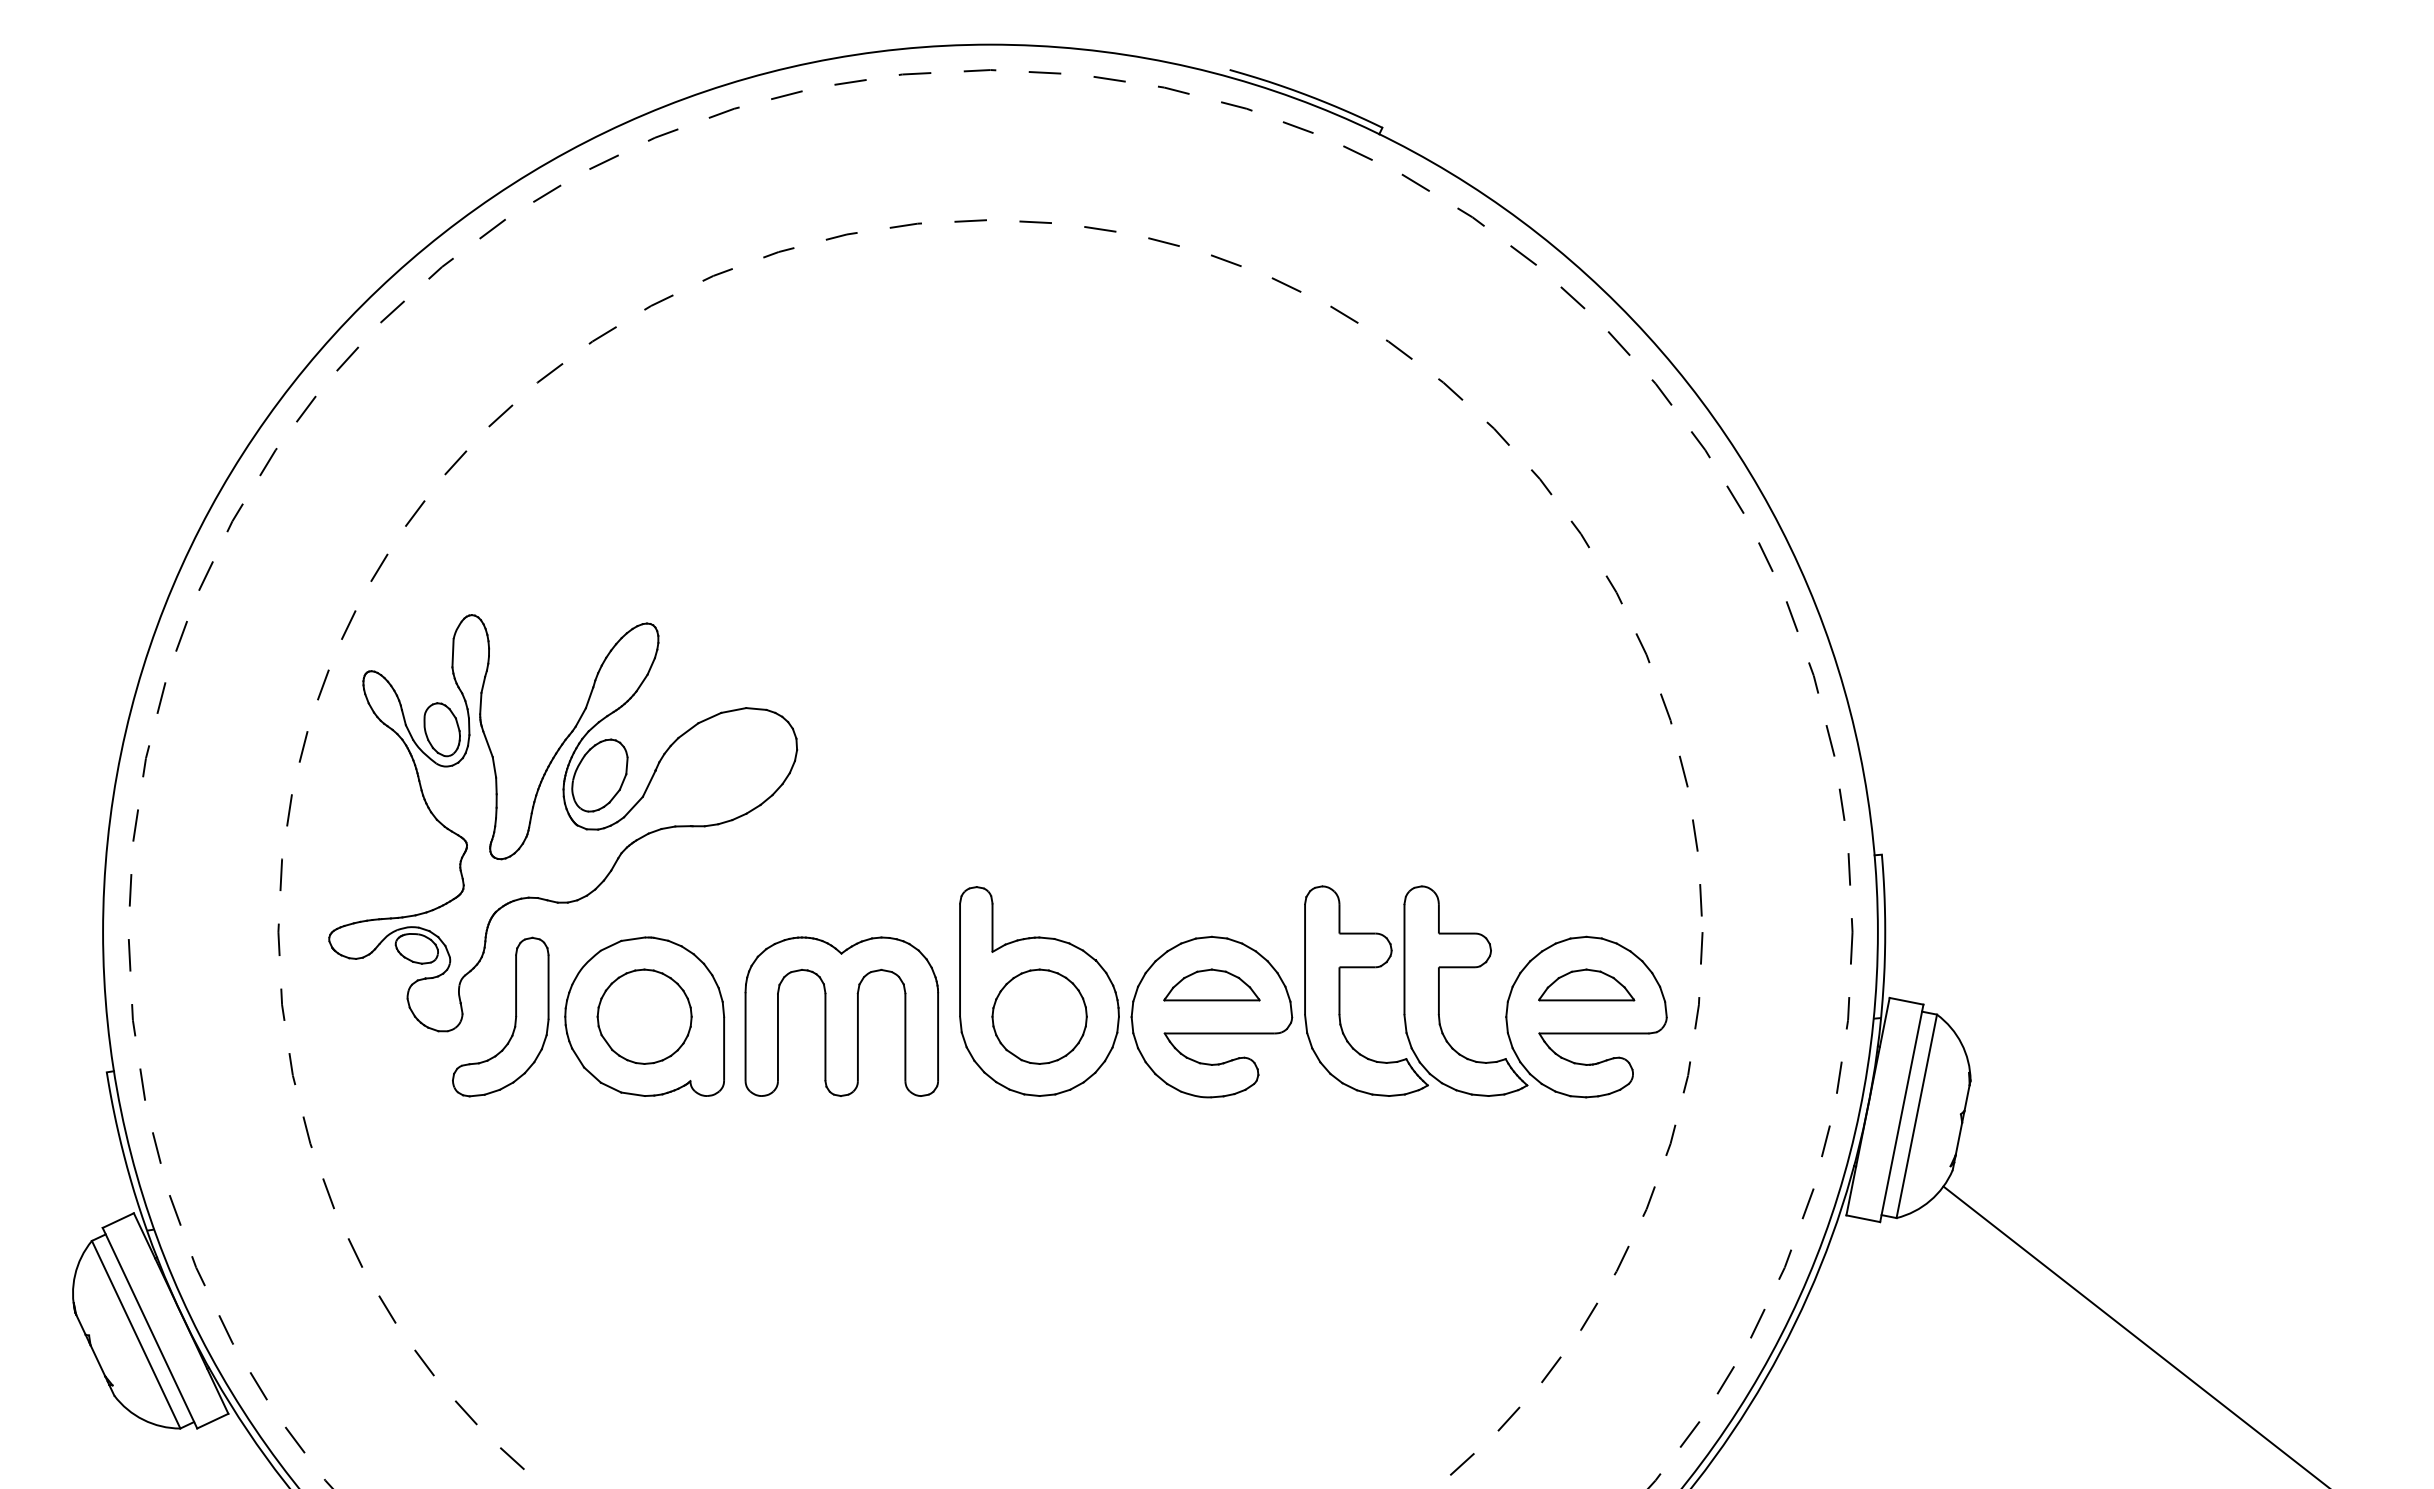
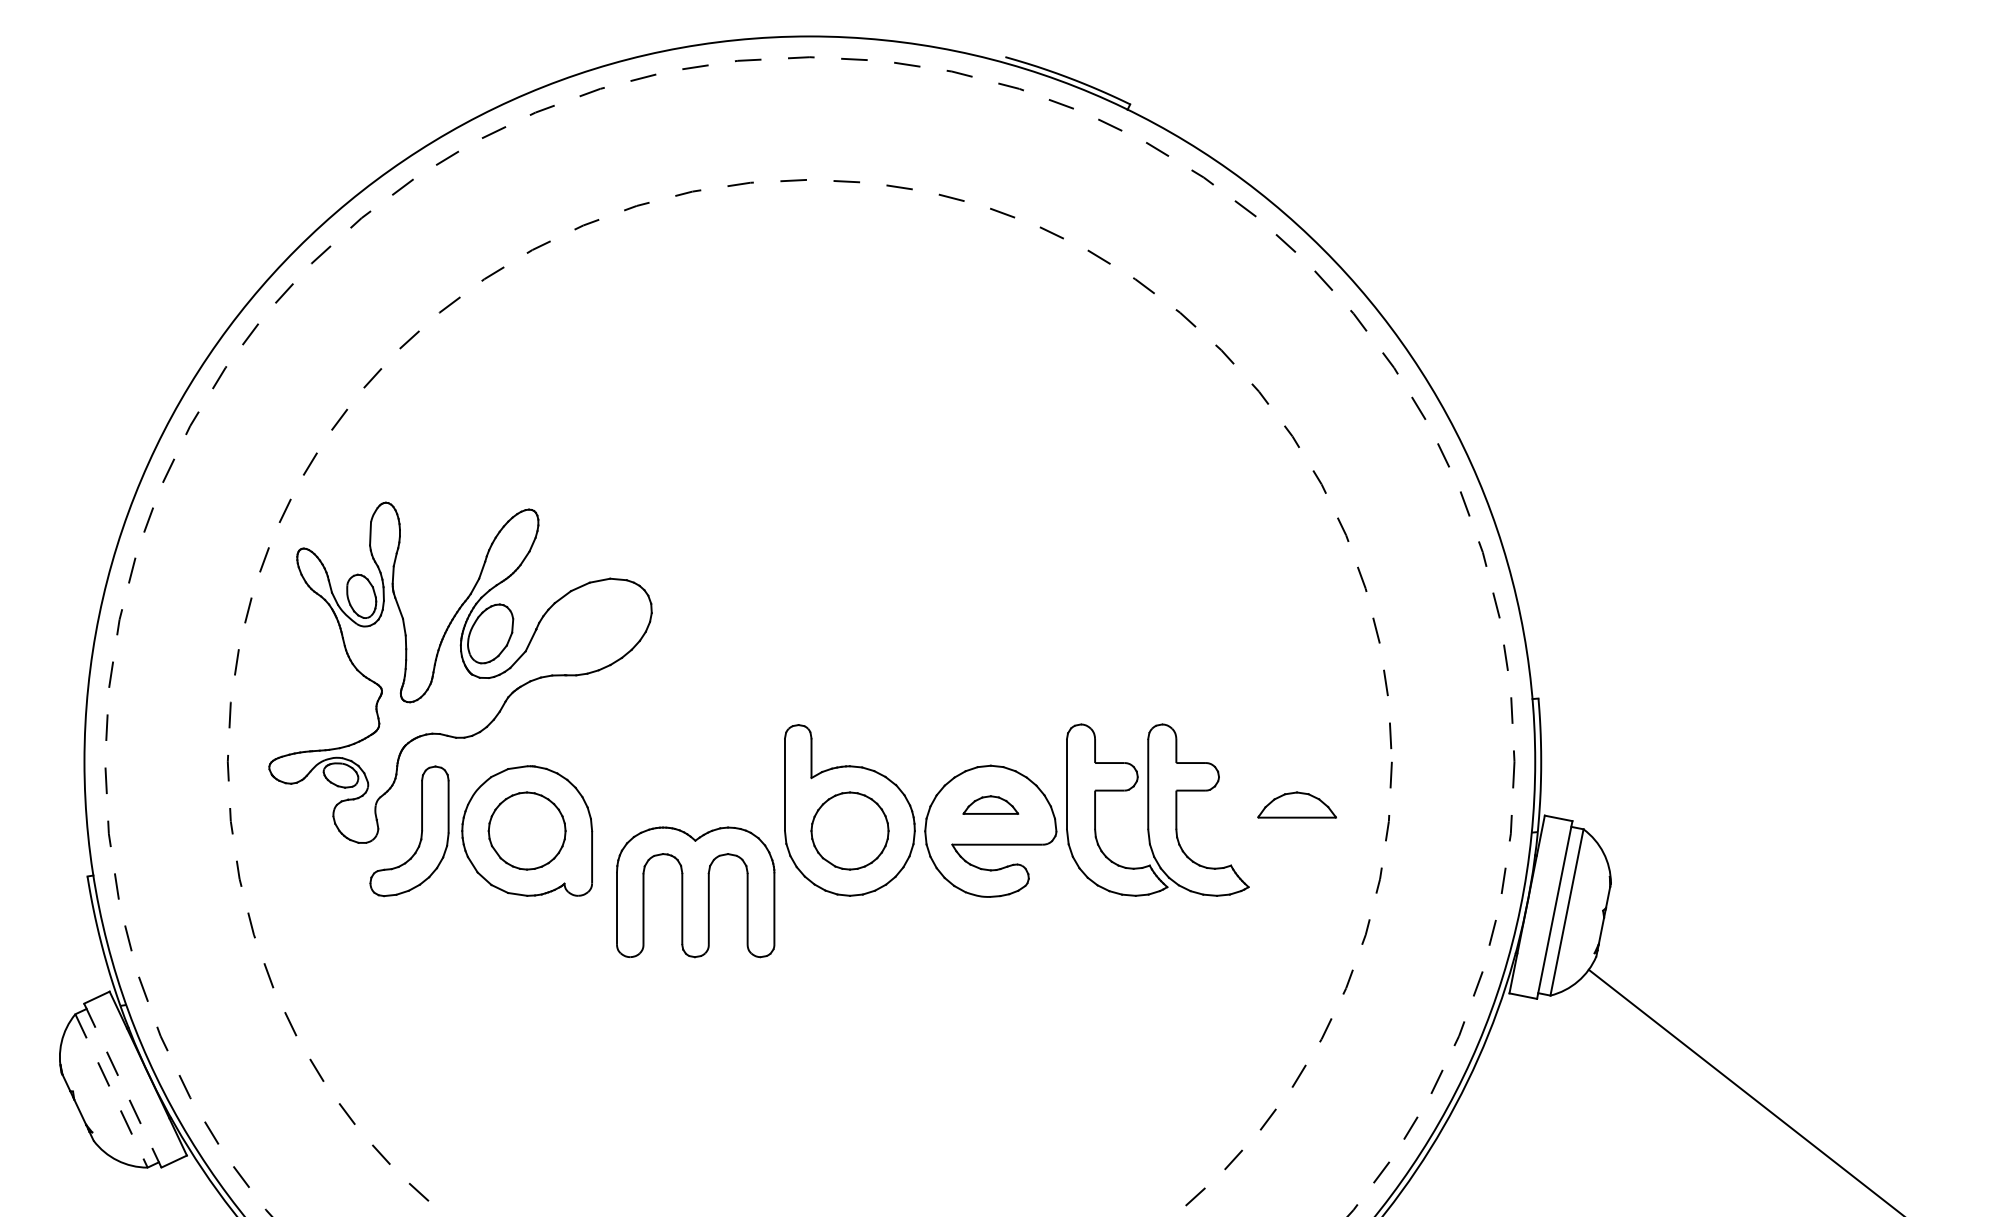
part: (1211, 984) -> (990, 804), size x0.7
part: (841, 1016) -> (695, 892), moved
part: (1586, 1016) -> (1297, 830), removed
line: (149, 1328) -> (122, 1085), solid -> dashed
line: (136, 1334) -> (111, 1090), solid -> dashed

